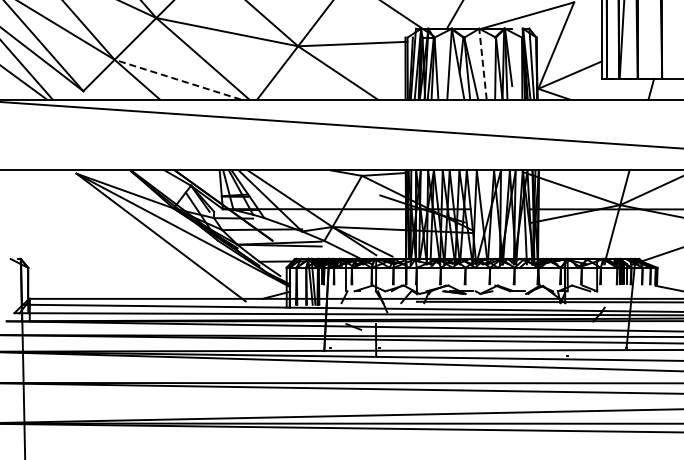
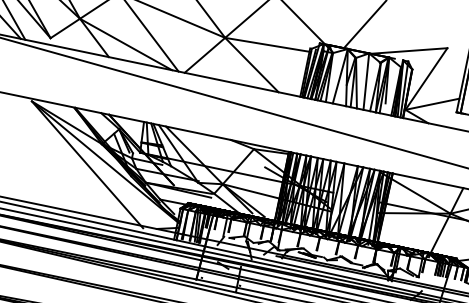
line: (482, 64) -> (365, 81), dashed -> solid
line: (177, 79) -> (125, 44), dashed -> solid

